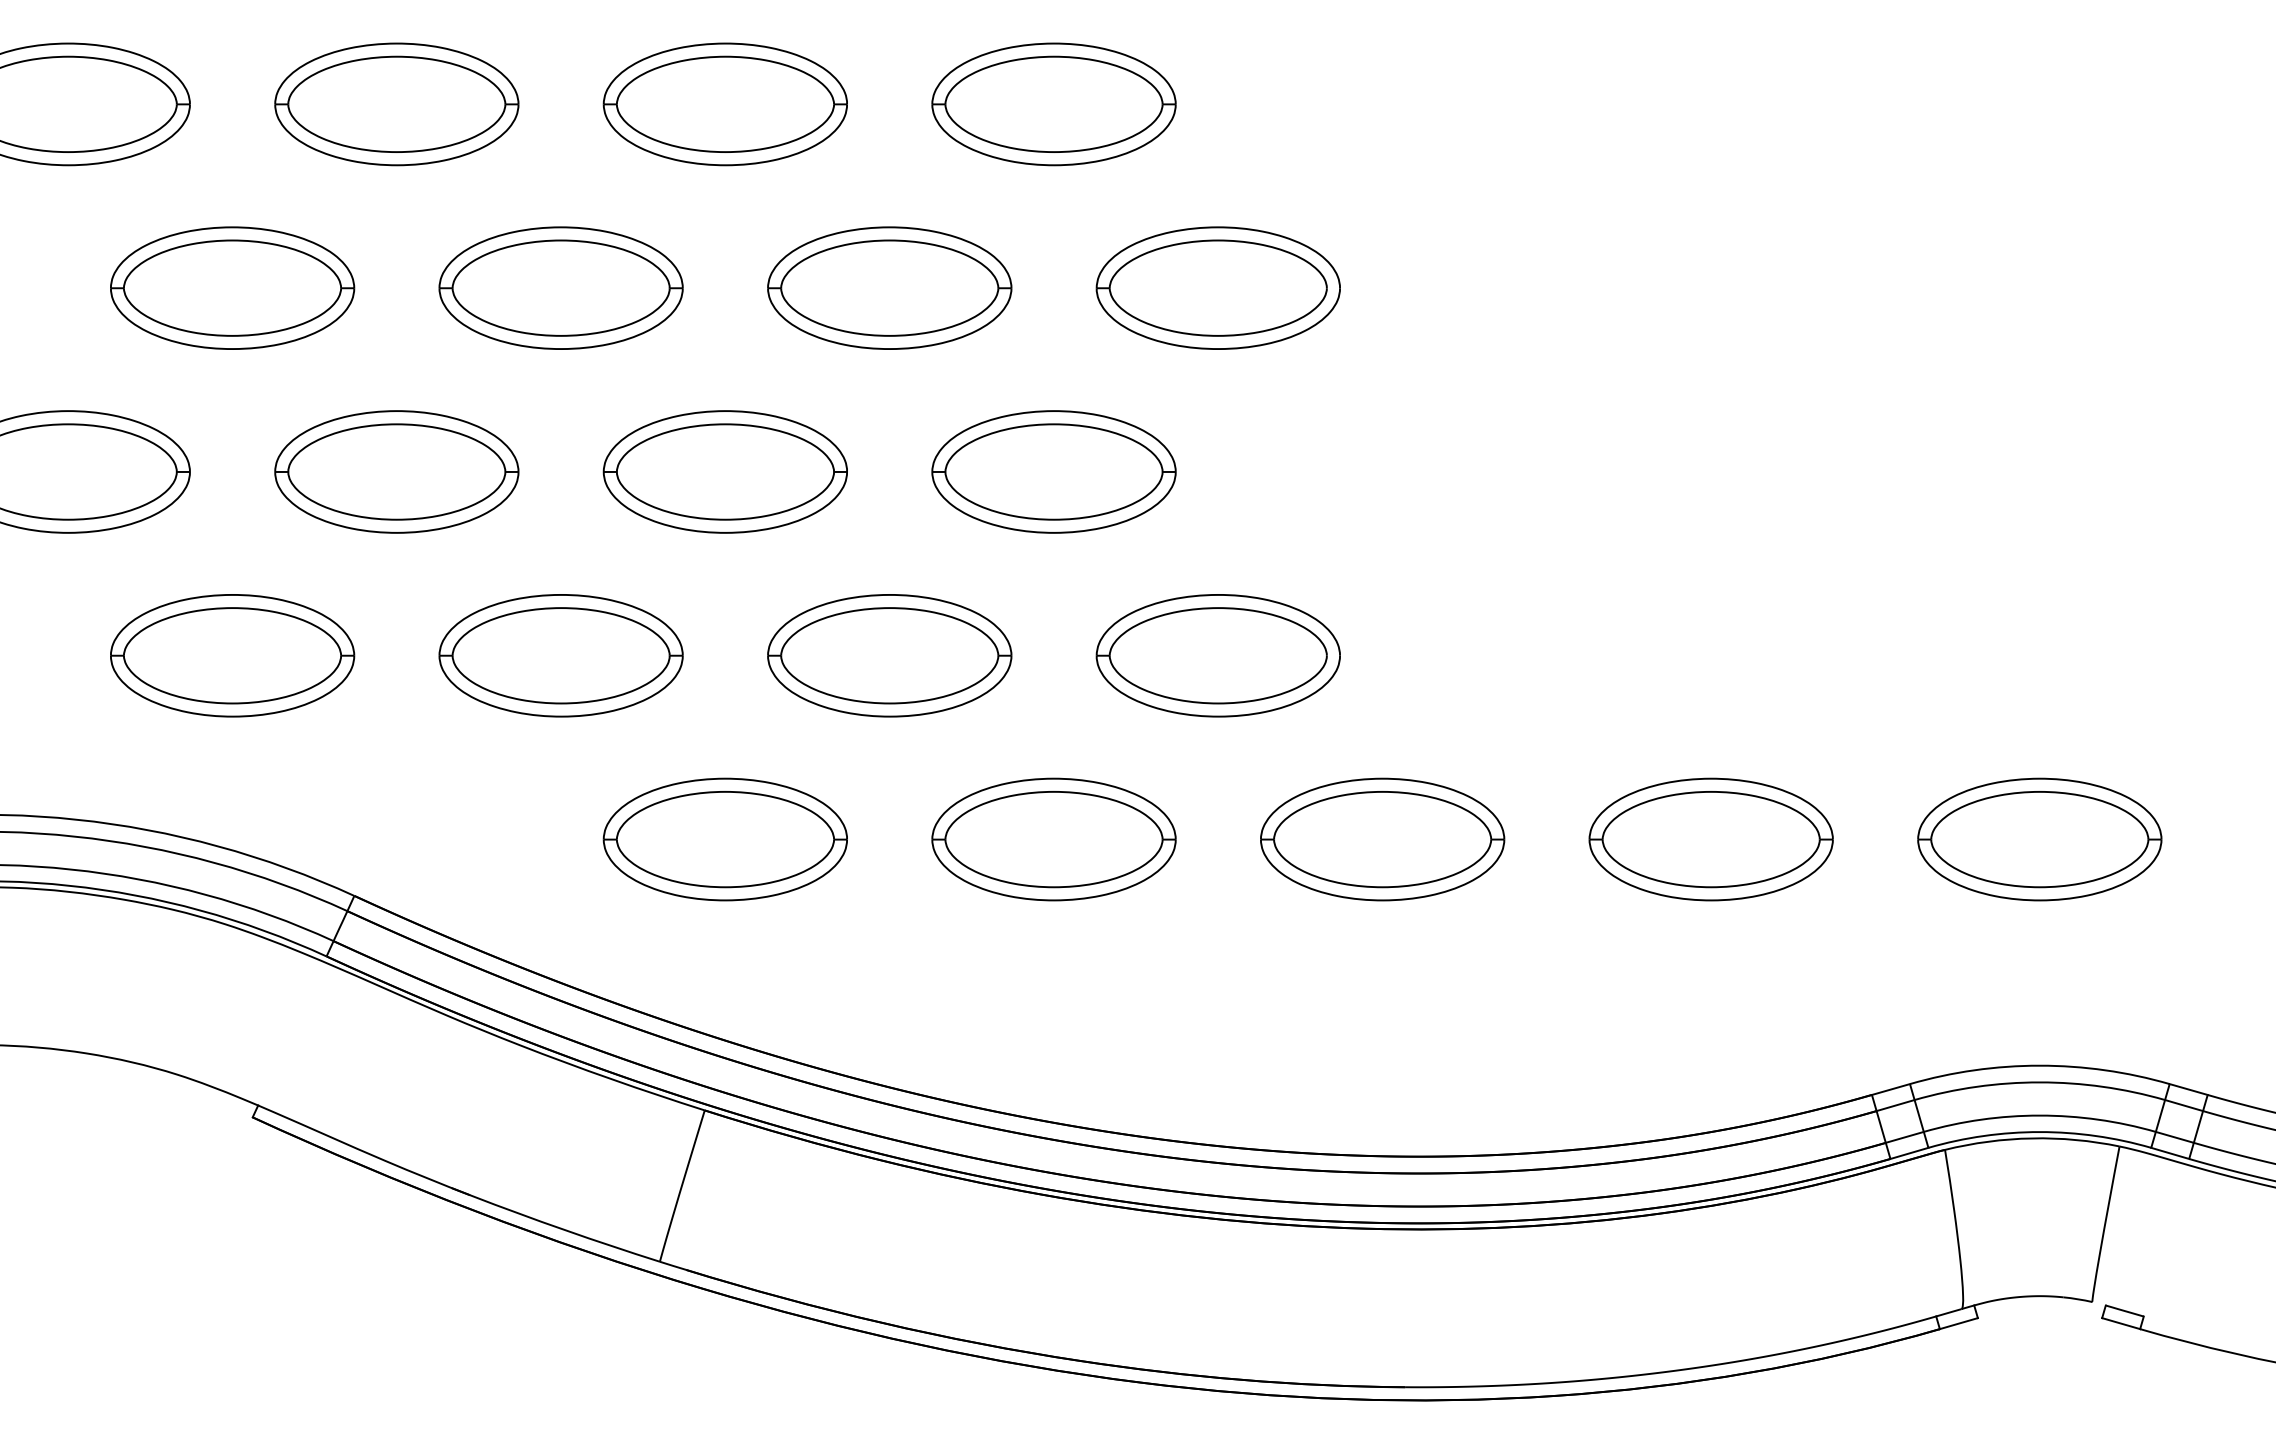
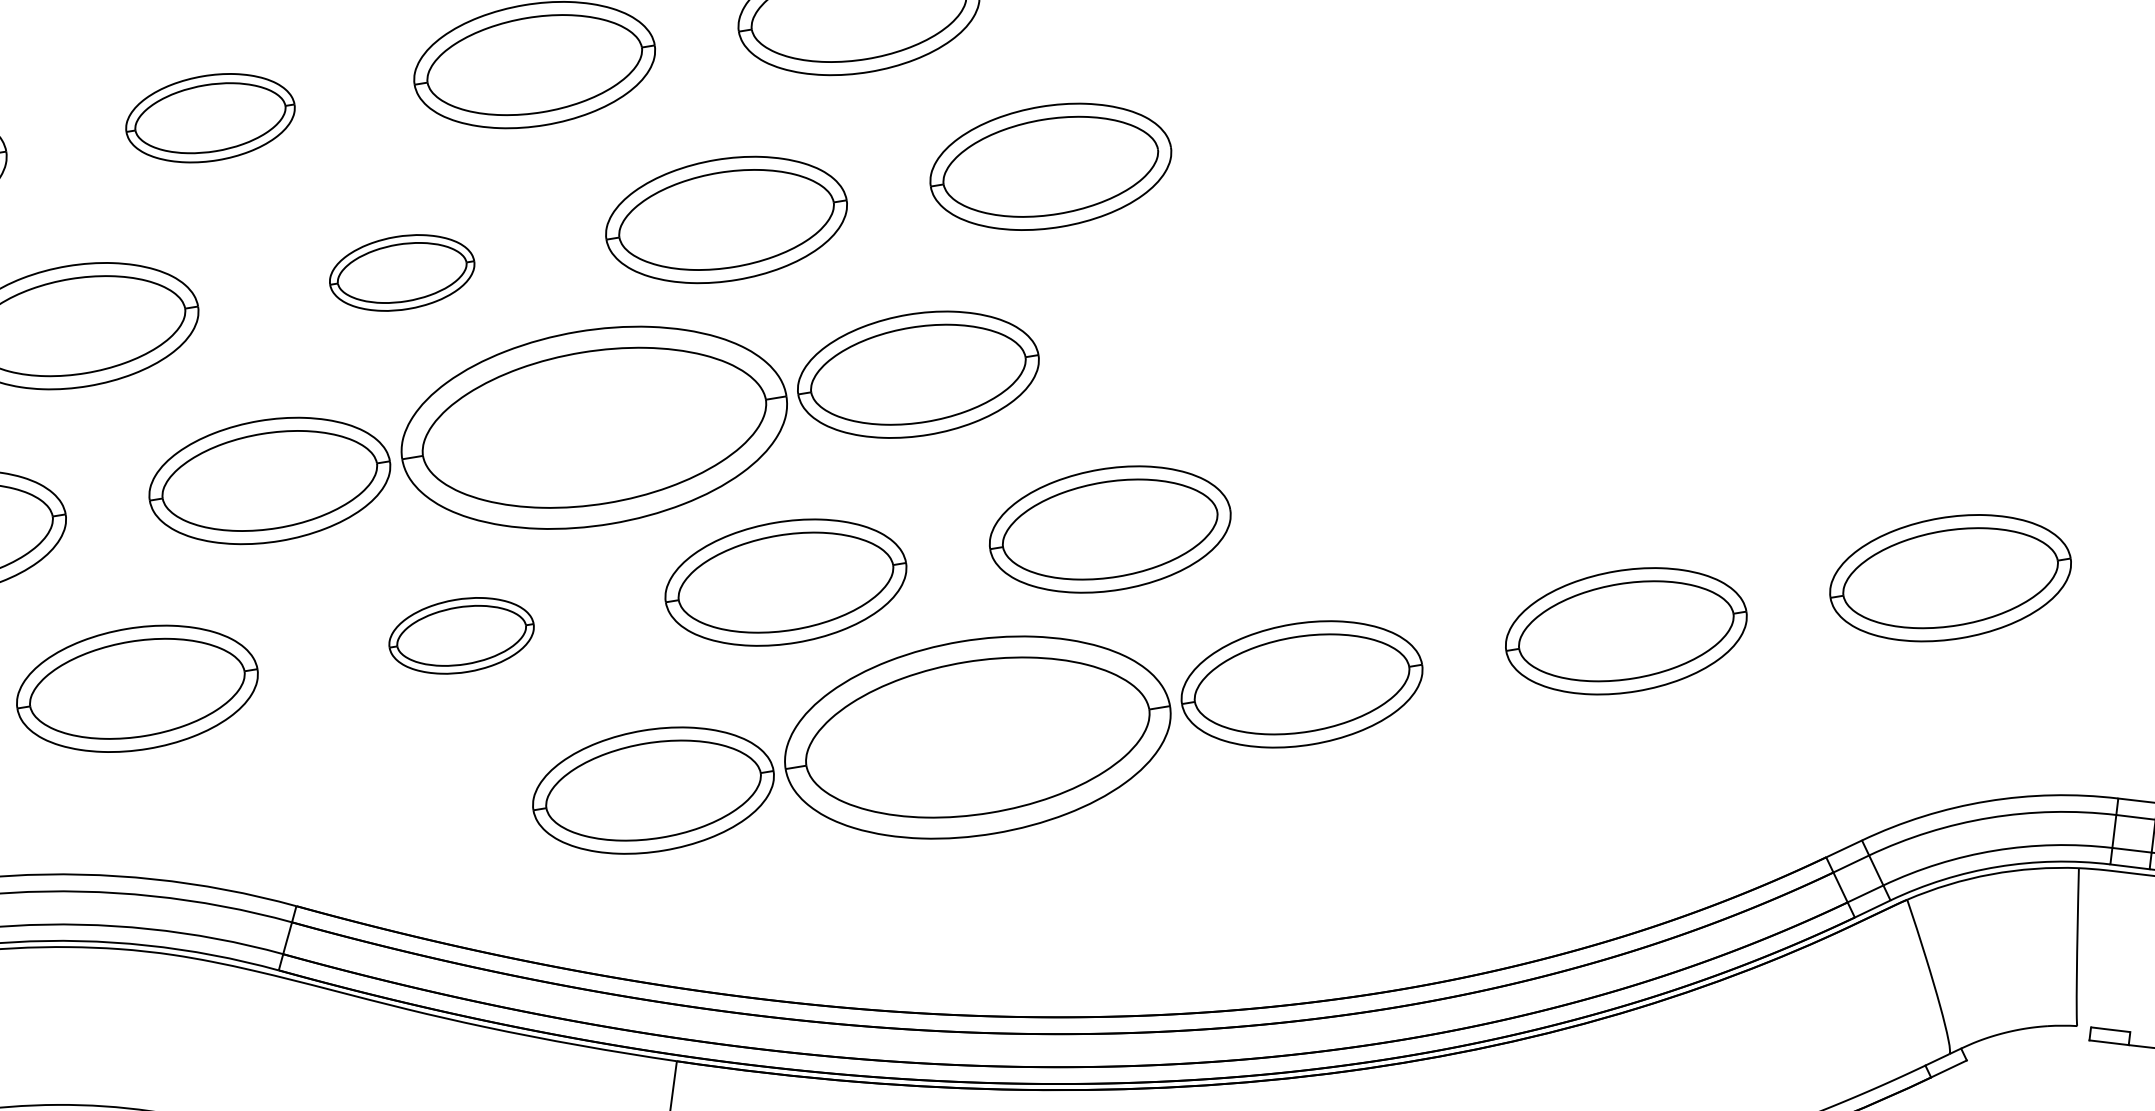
part: (396, 104) -> (210, 118), size x0.7
part: (560, 287) -> (401, 272), size x0.6
part: (724, 471) -> (593, 427), size x1.6
part: (560, 655) -> (461, 635), size x0.6
part: (1053, 839) -> (977, 737), size x1.6

